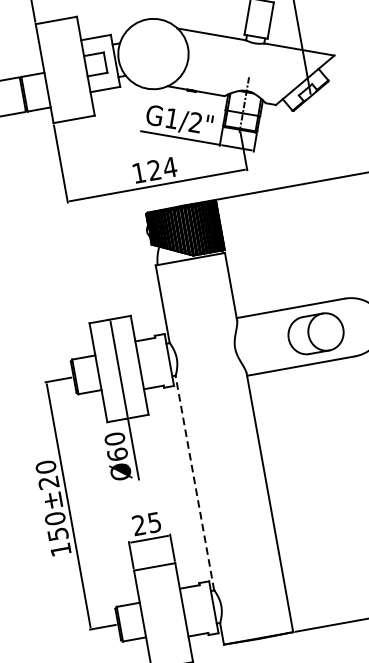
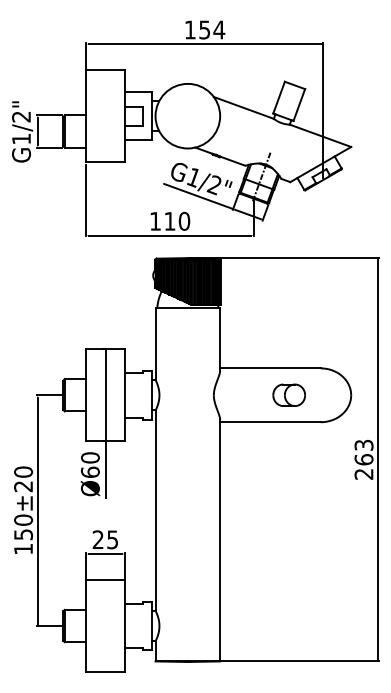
text: (162, 167) -> (177, 220), 124 -> 110
part: (314, 332) -> (288, 394), size x0.62
line: (194, 482) -> (155, 510), dashed -> solid

